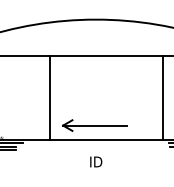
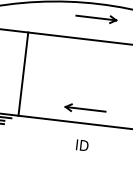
part: (95, 33) -> (96, 17), added
line: (50, 97) -> (23, 73), moved
part: (94, 125) -> (84, 109), size x0.62

